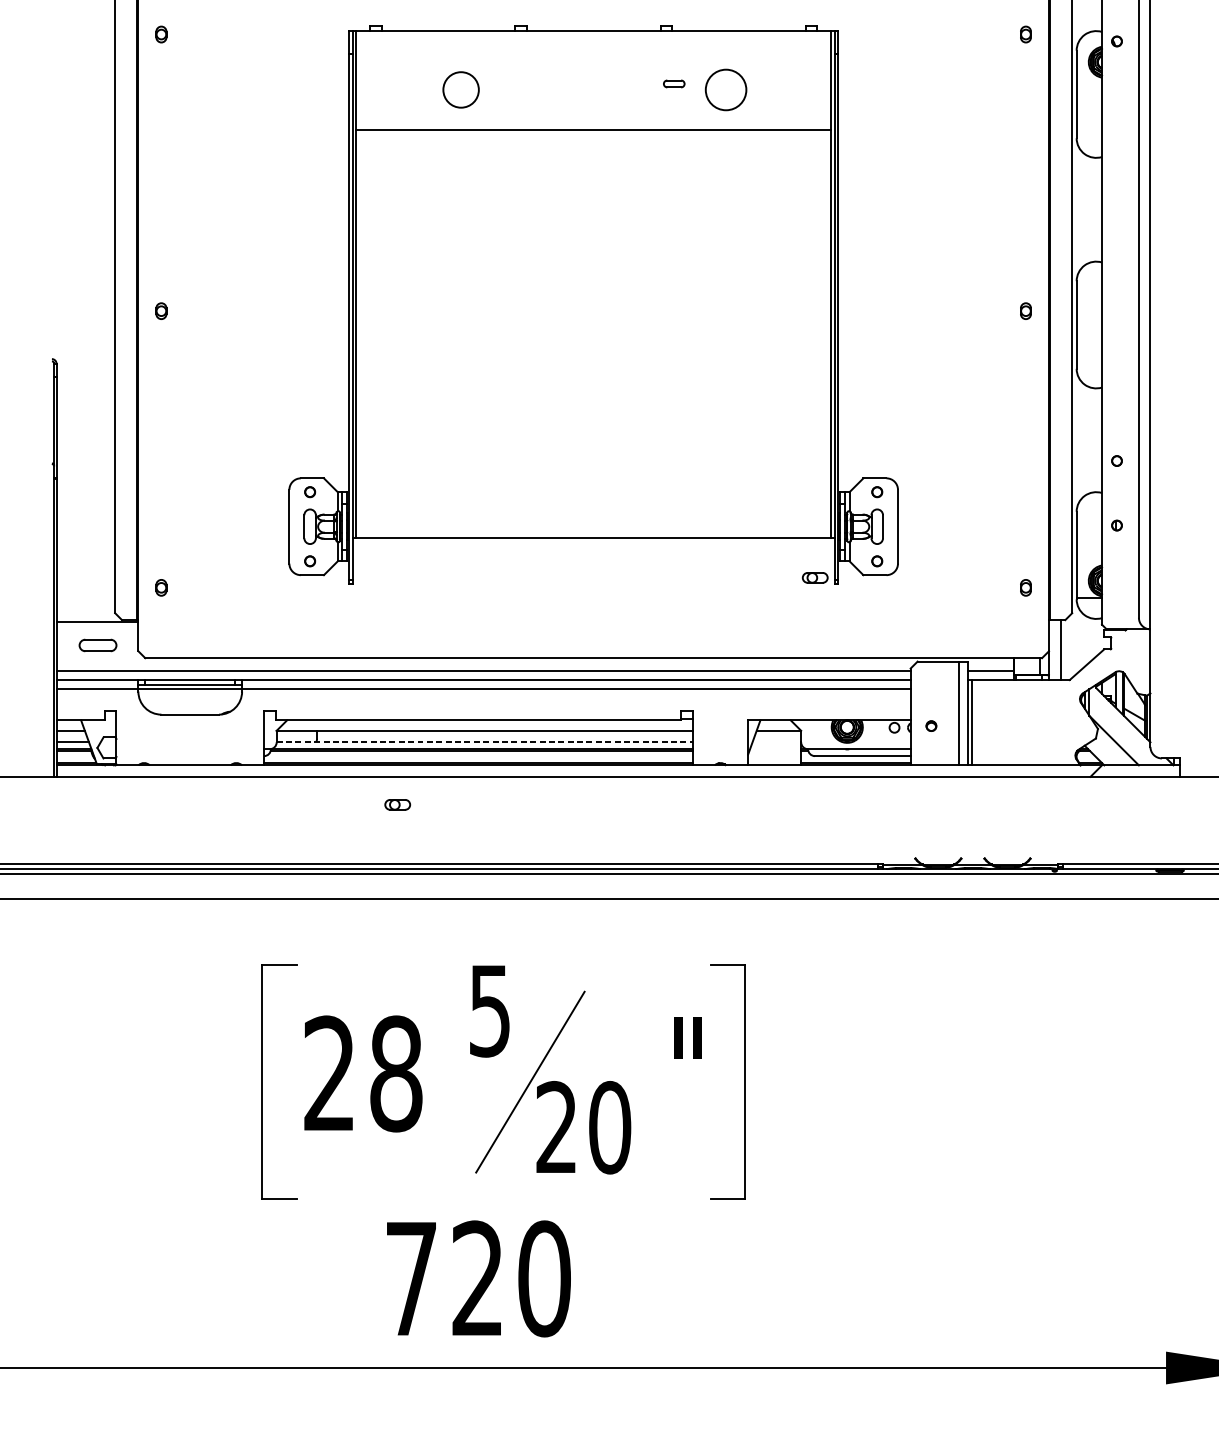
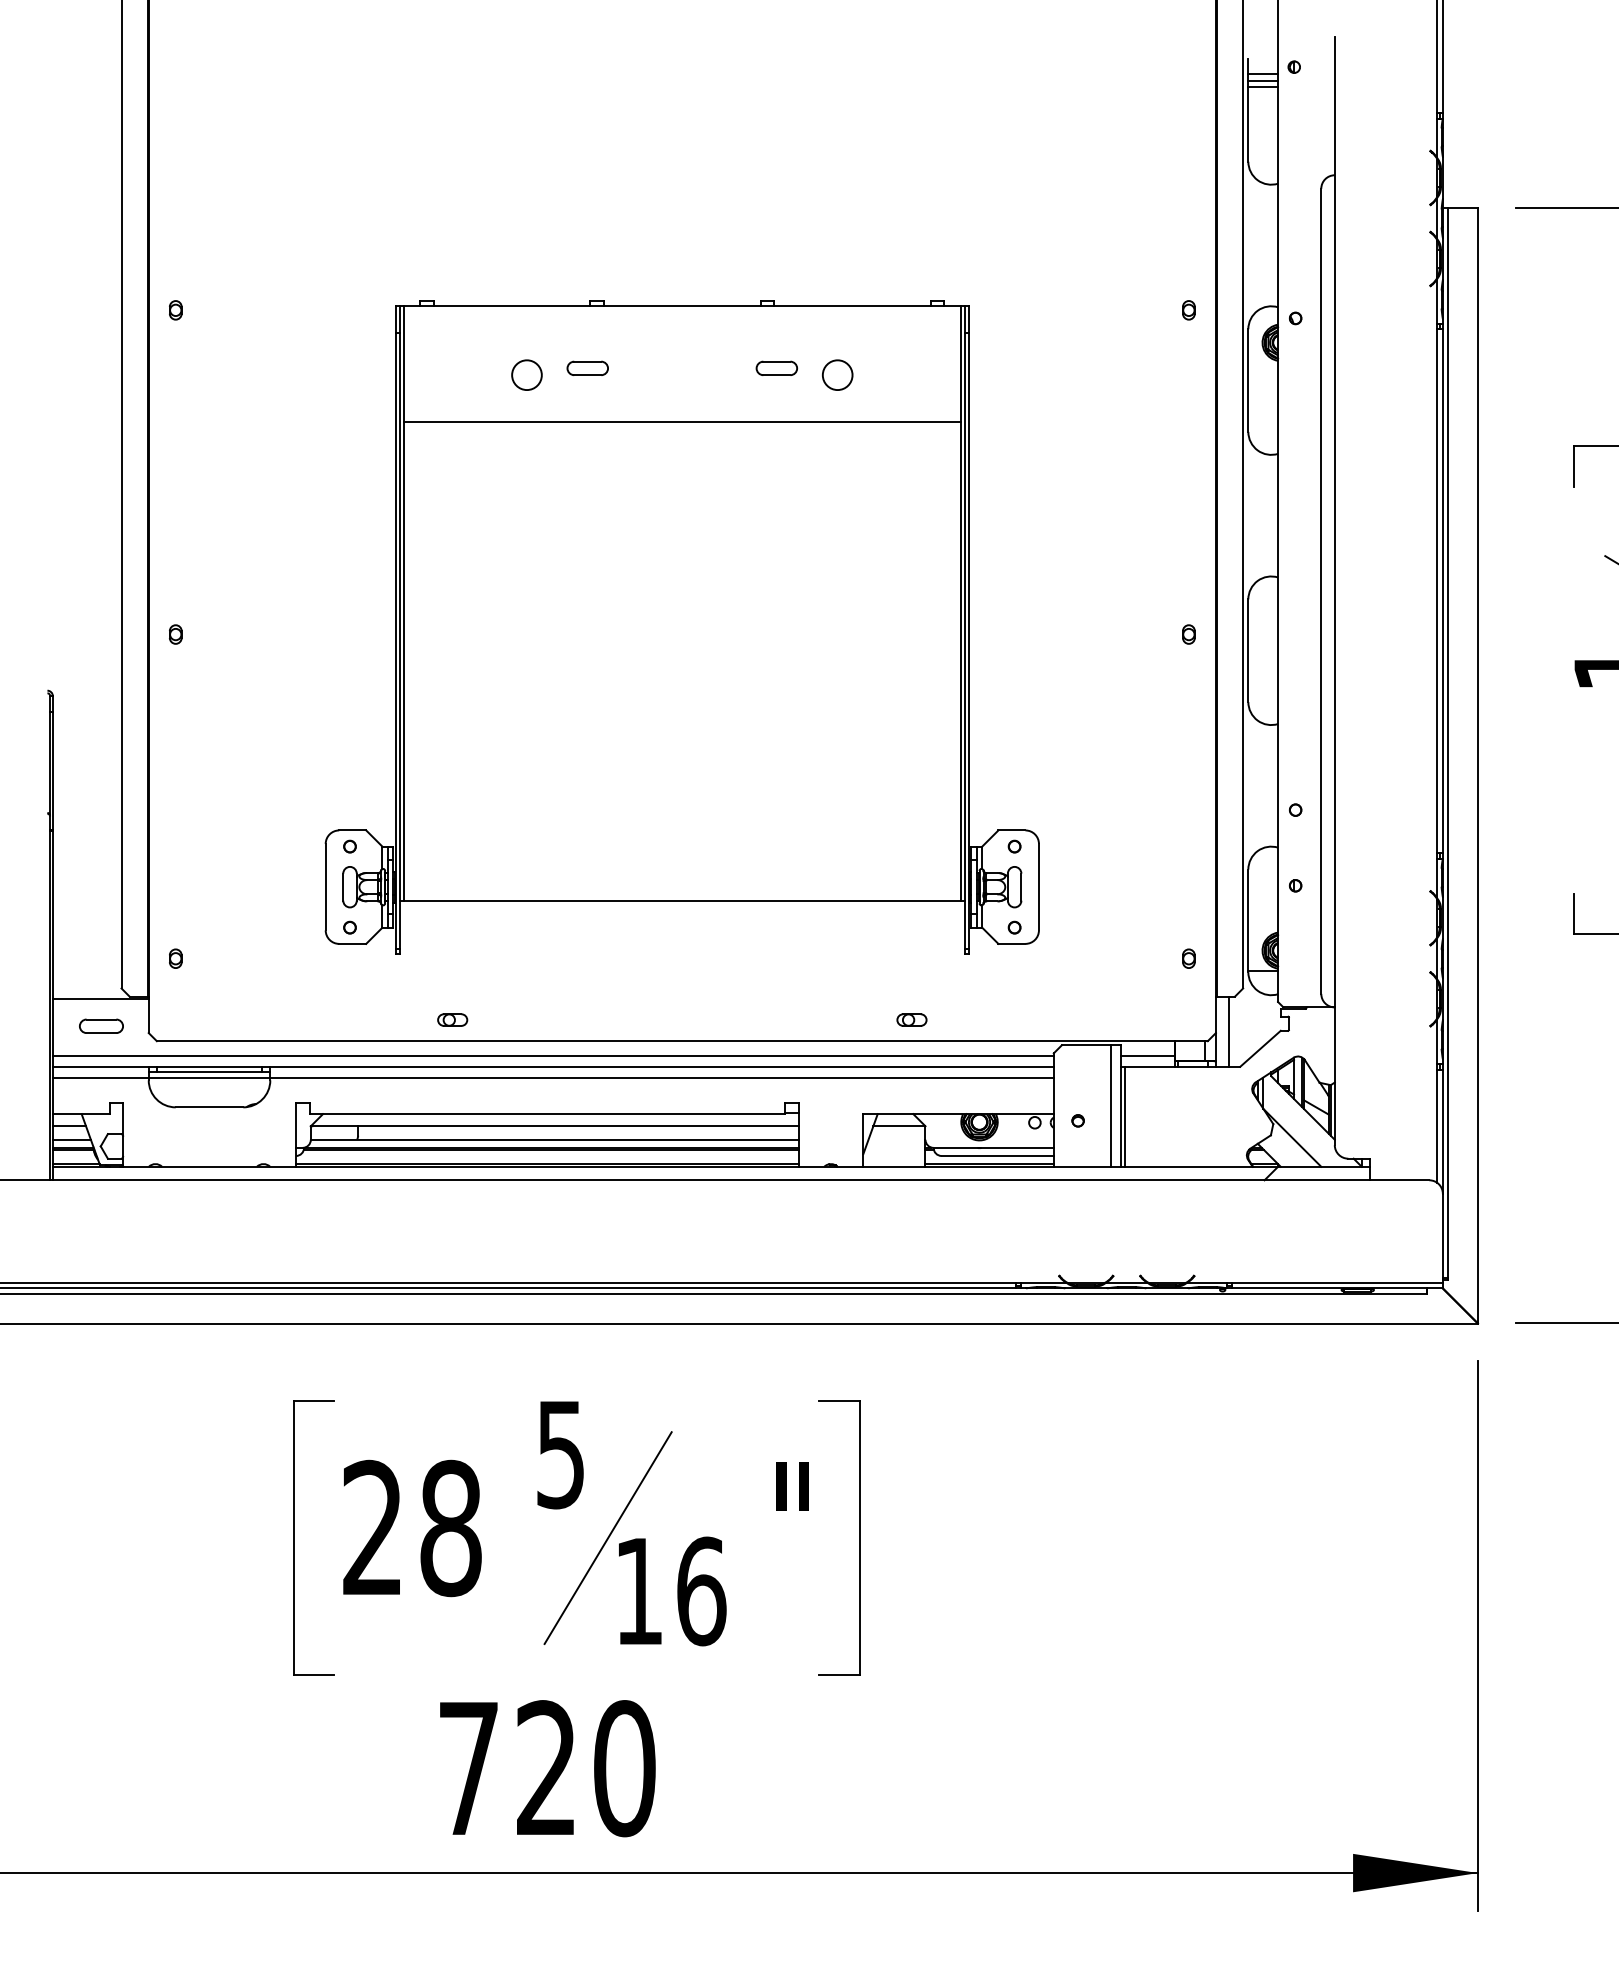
part: (512, 83) -> (587, 367), added
part: (674, 83) -> (776, 367), size x1.67
circle: (460, 89) -> (526, 374), size x0.71
circle: (726, 89) -> (837, 374), size x0.62
part: (814, 577) -> (911, 1019), moved
line: (484, 742) -> (554, 1139), dashed -> solid
part: (397, 804) -> (452, 1019), moved
text: (583, 1127) -> (670, 1591), 20 -> 16

